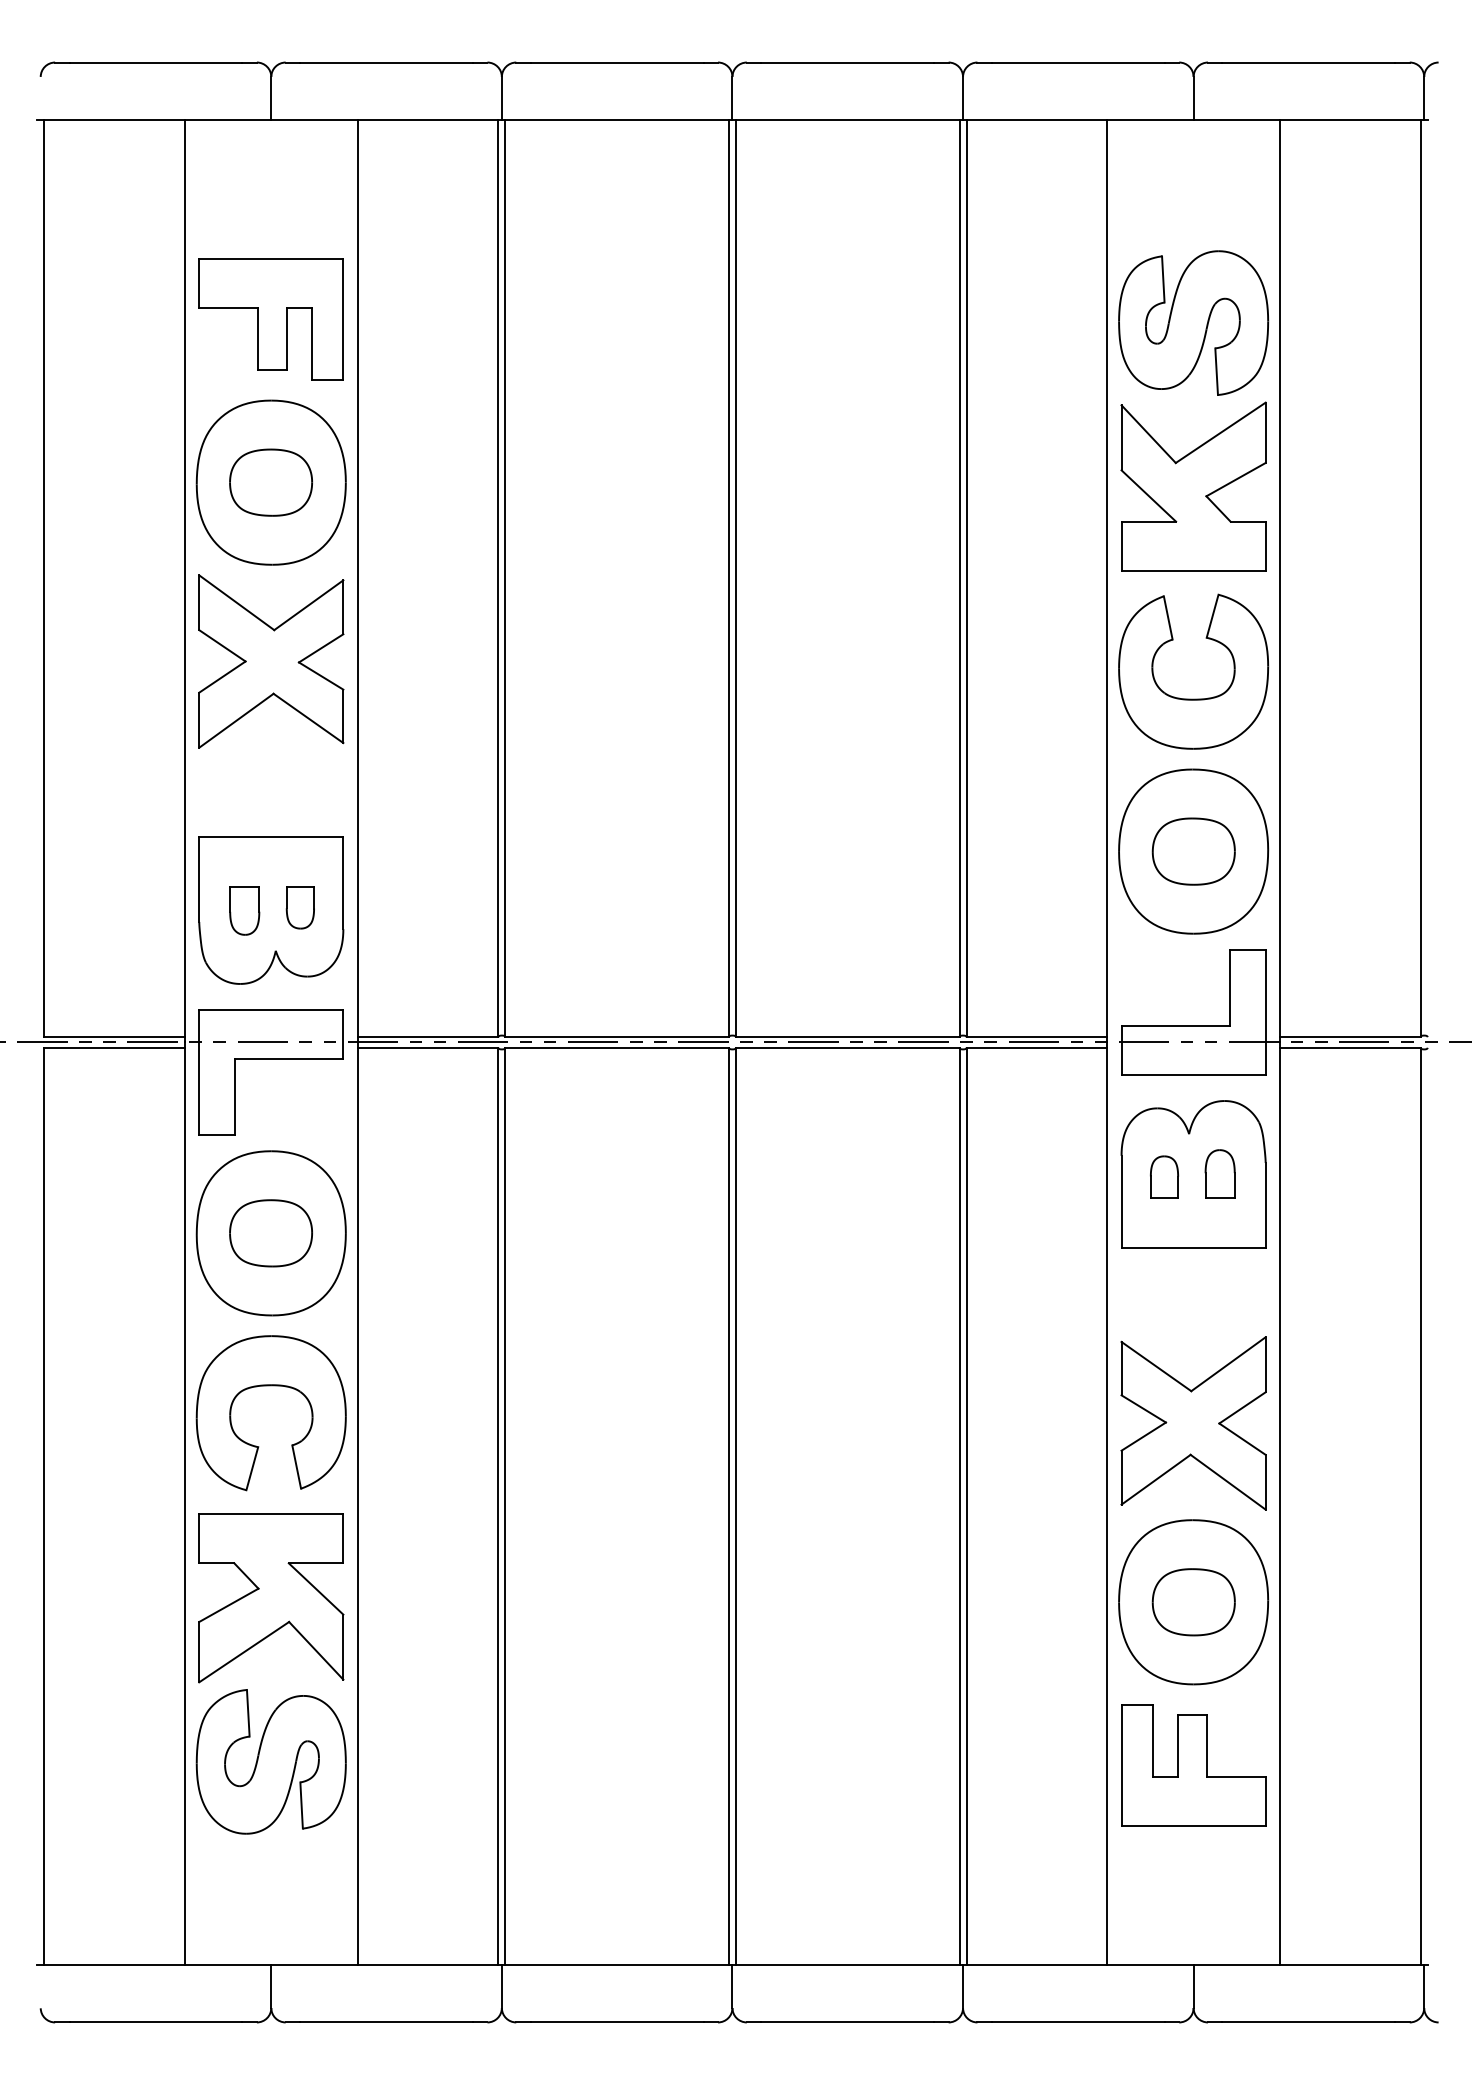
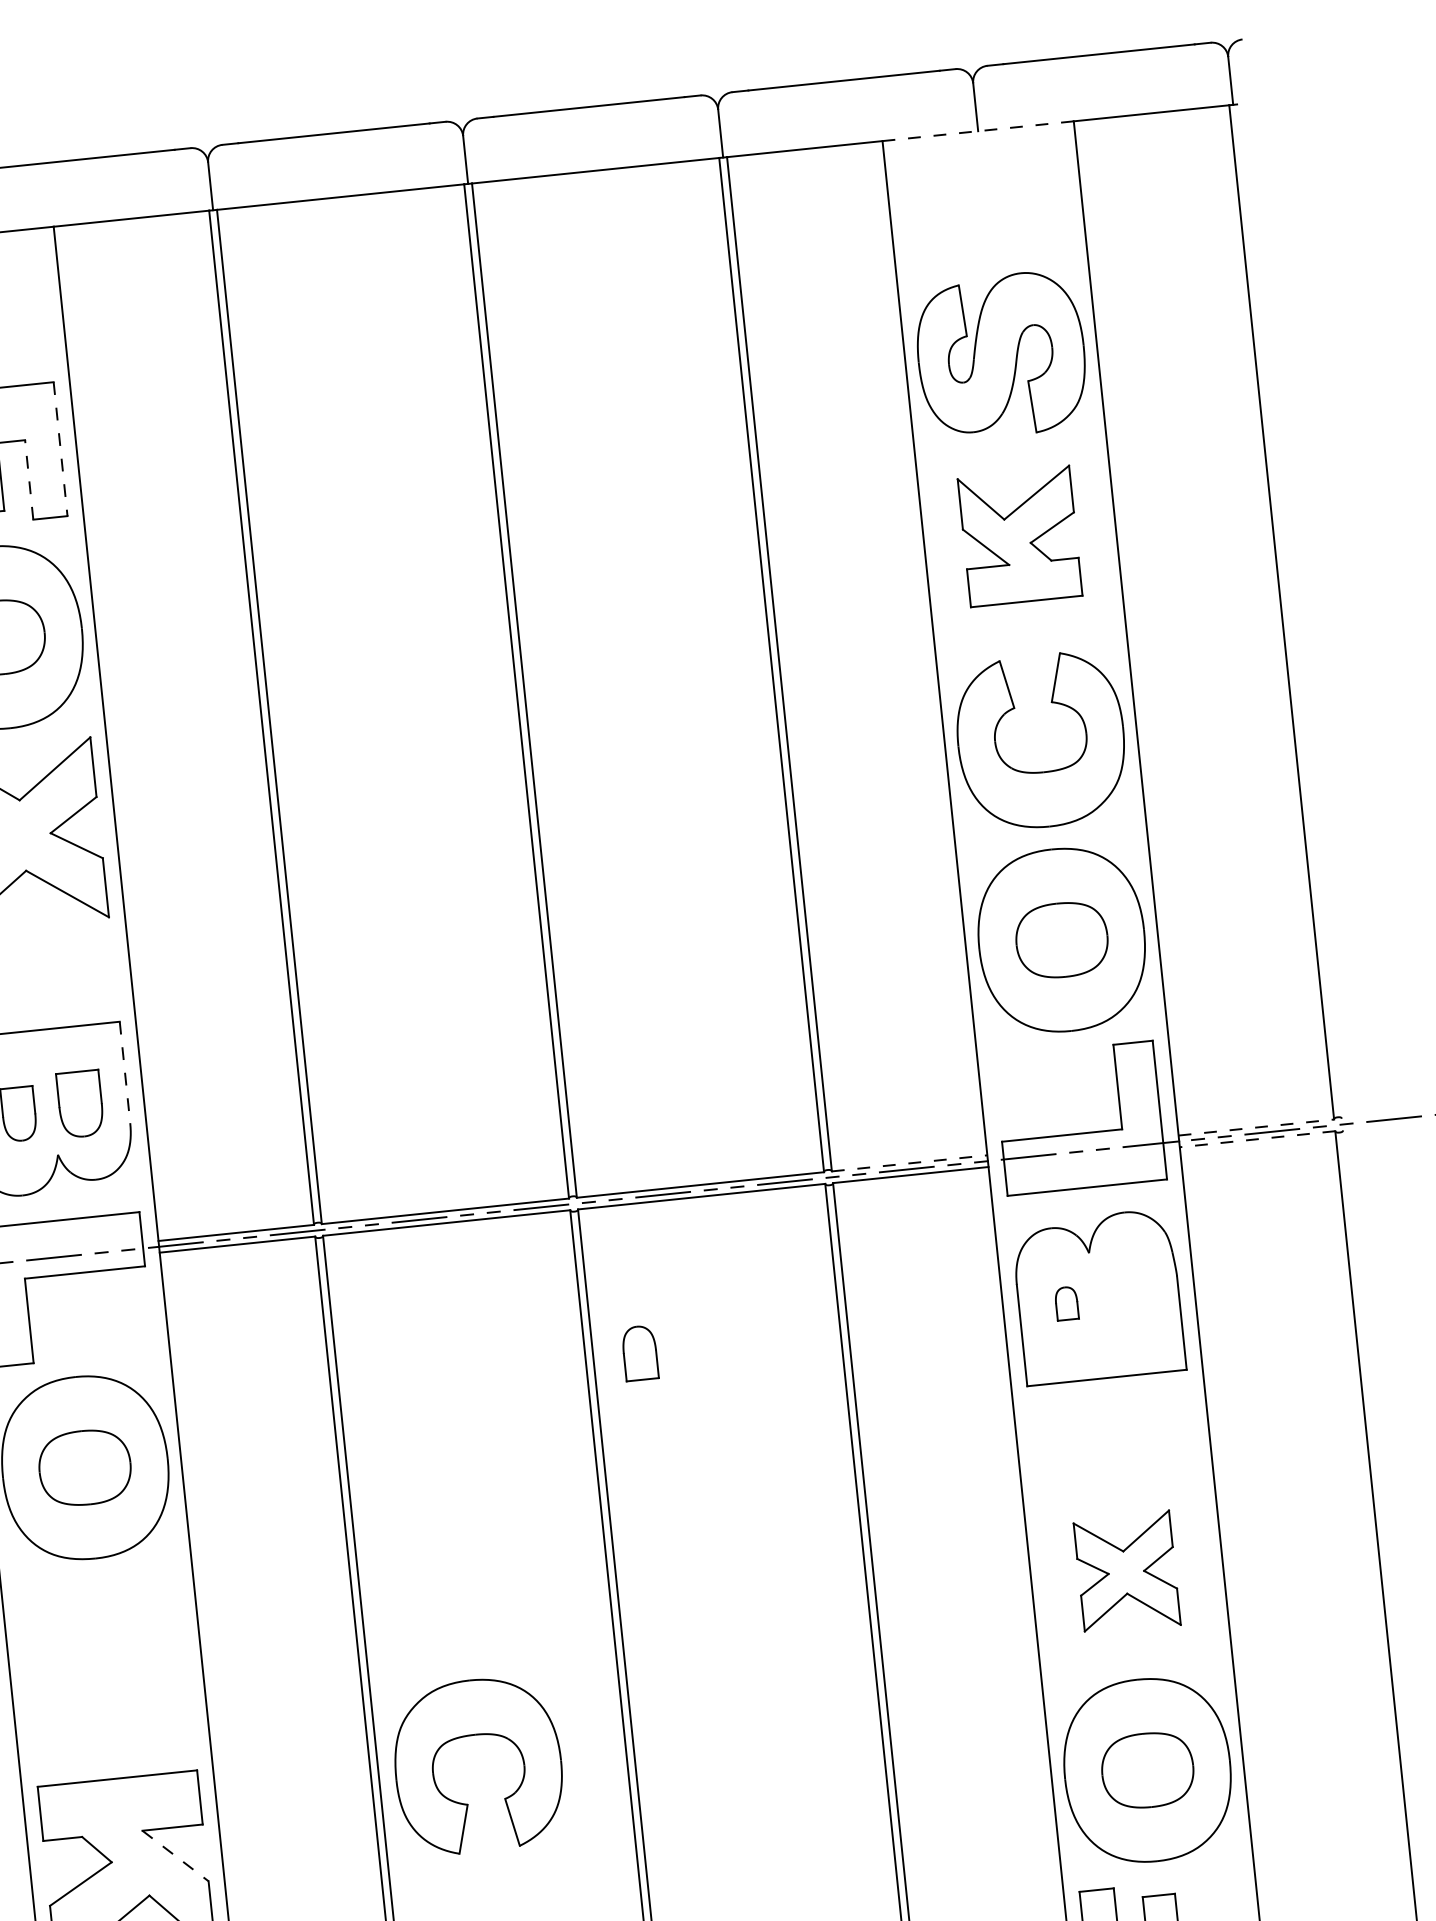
line: (1194, 120) -> (979, 131), solid -> dashed
line: (343, 319) -> (60, 448), solid -> dashed
line: (312, 344) -> (29, 480), solid -> dashed
part: (1193, 486) -> (1019, 536), size x0.7
line: (343, 883) -> (125, 1072), solid -> dashed
part: (299, 907) -> (79, 1104), size x1.4
line: (1037, 1037) -> (910, 1163), solid -> dashed
line: (1350, 1037) -> (1256, 1127), solid -> dashed
line: (1349, 1047) -> (1256, 1139), solid -> dashed
part: (1219, 1173) -> (639, 1352), moved
part: (1164, 1176) -> (1066, 1302), size x0.7
part: (270, 1386) -> (474, 1736), moved
part: (1193, 1423) -> (1127, 1572), size x0.6
line: (316, 1589) -> (176, 1856), solid -> dashed

